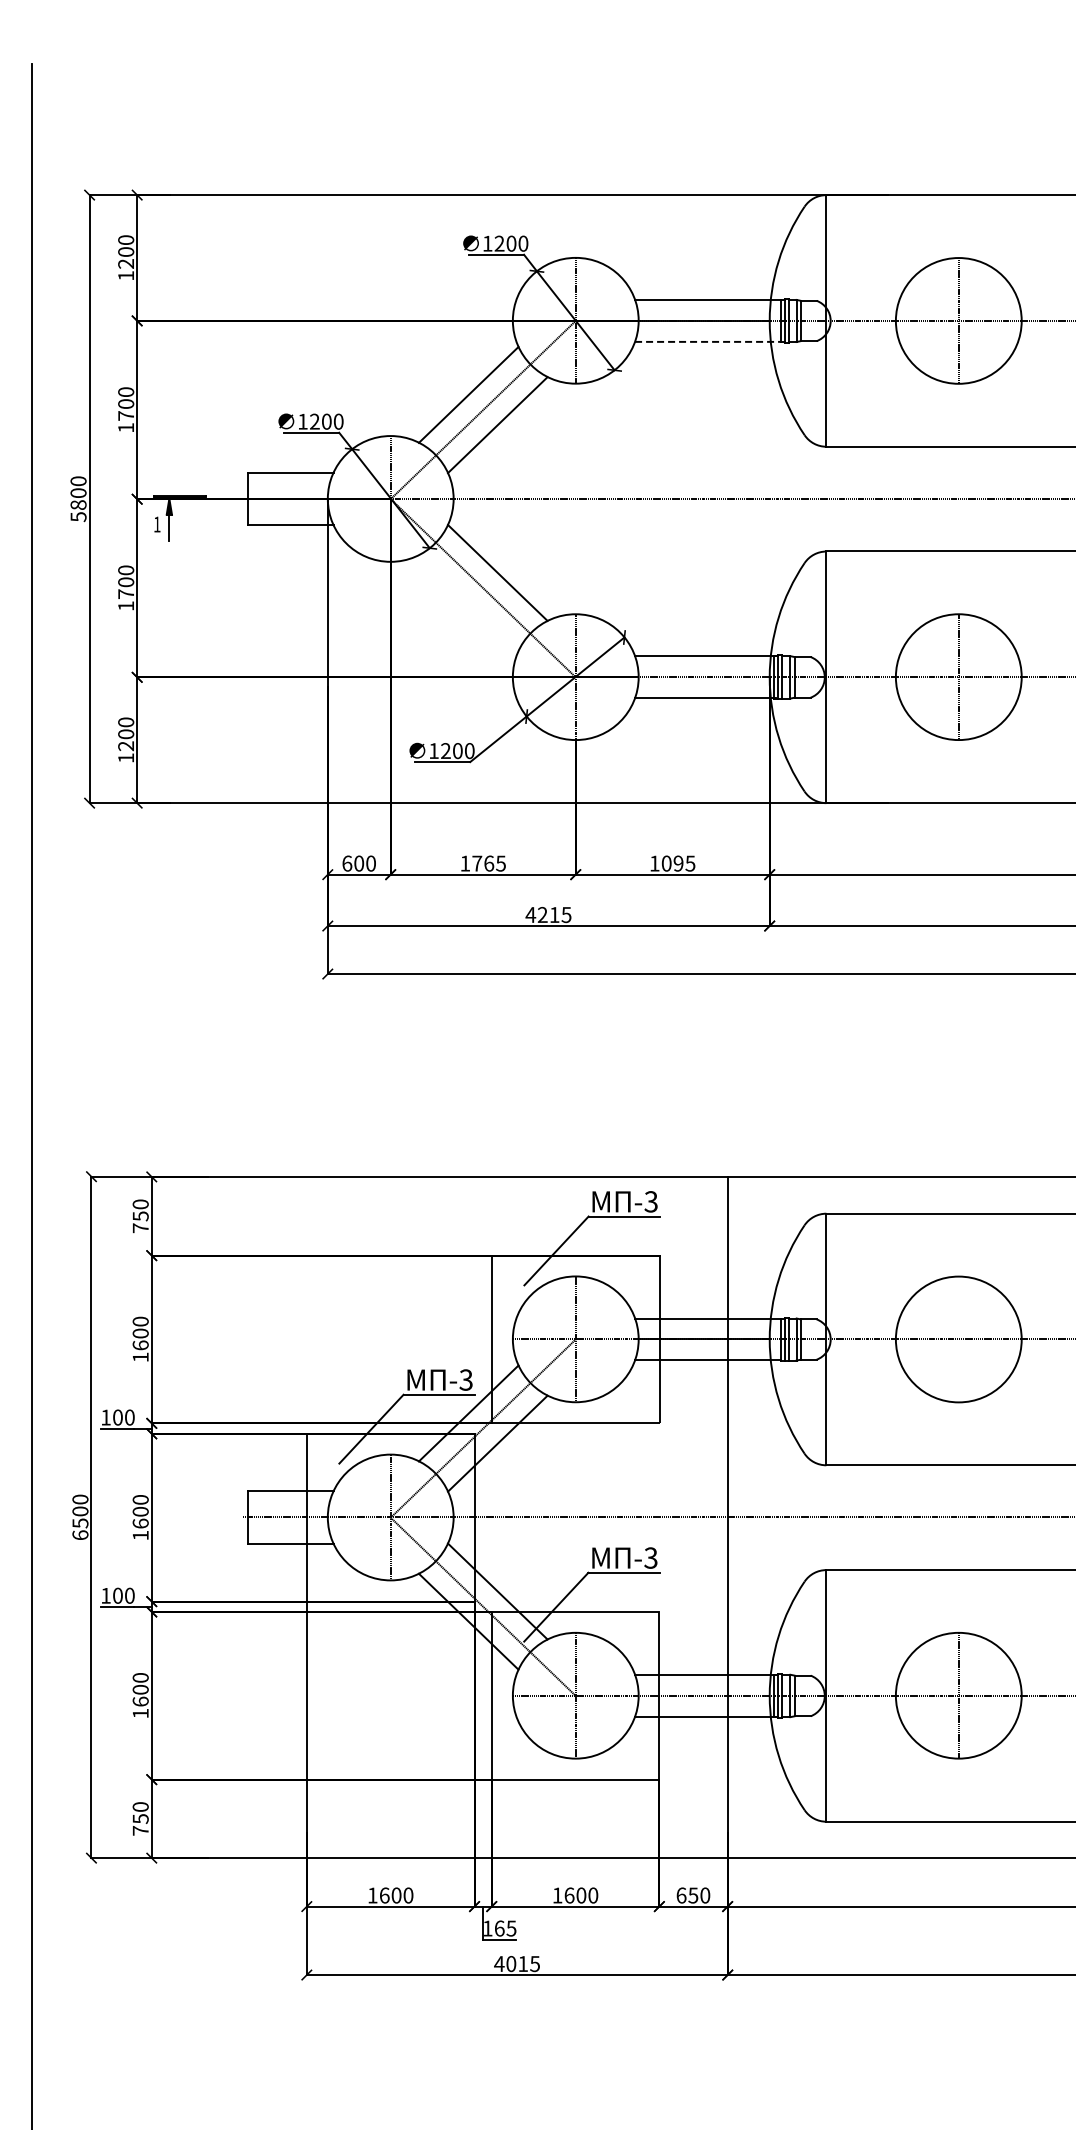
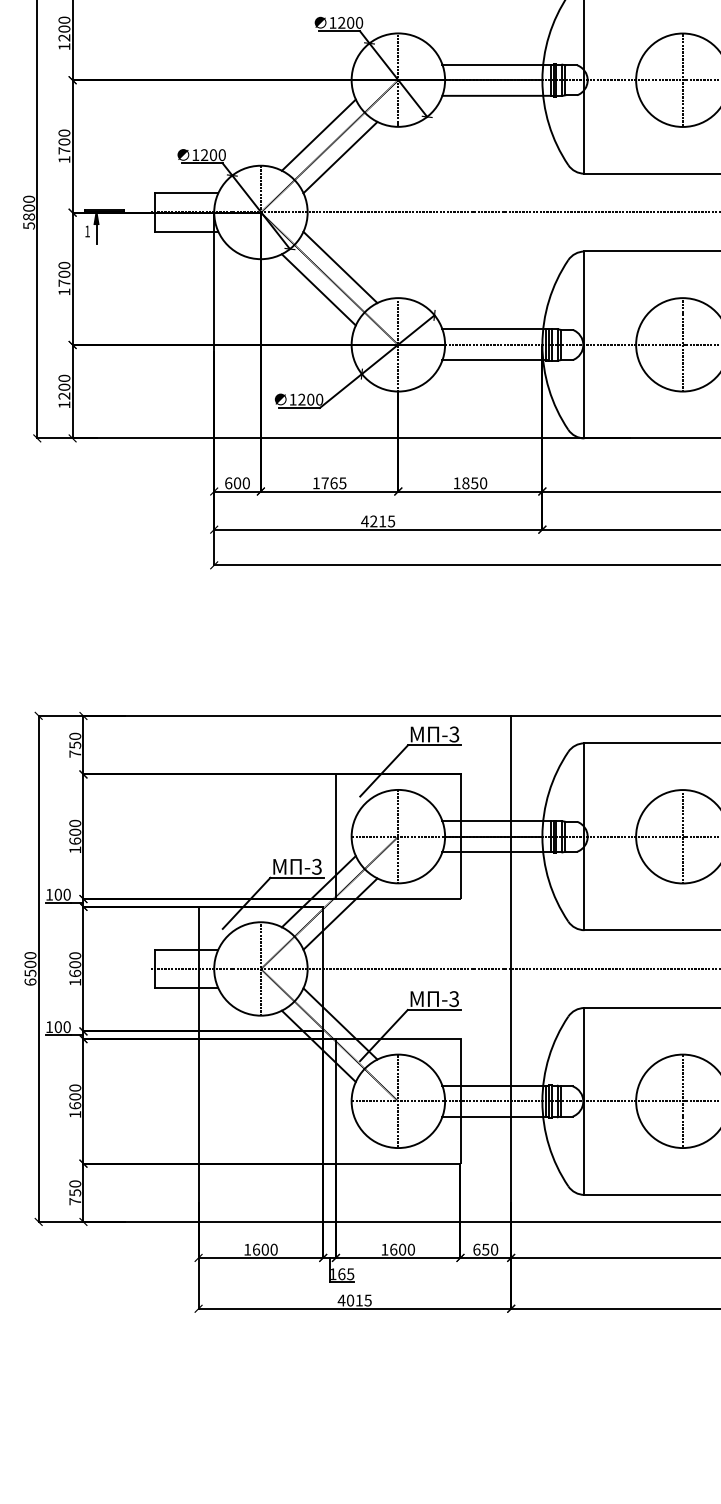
line: (707, 341) -> (496, 95), dashed -> solid
line: (468, 603) -> (318, 290), added
text: (678, 863) -> (474, 483), 1095 -> 1850
line: (958, 1339) -> (682, 836), added

